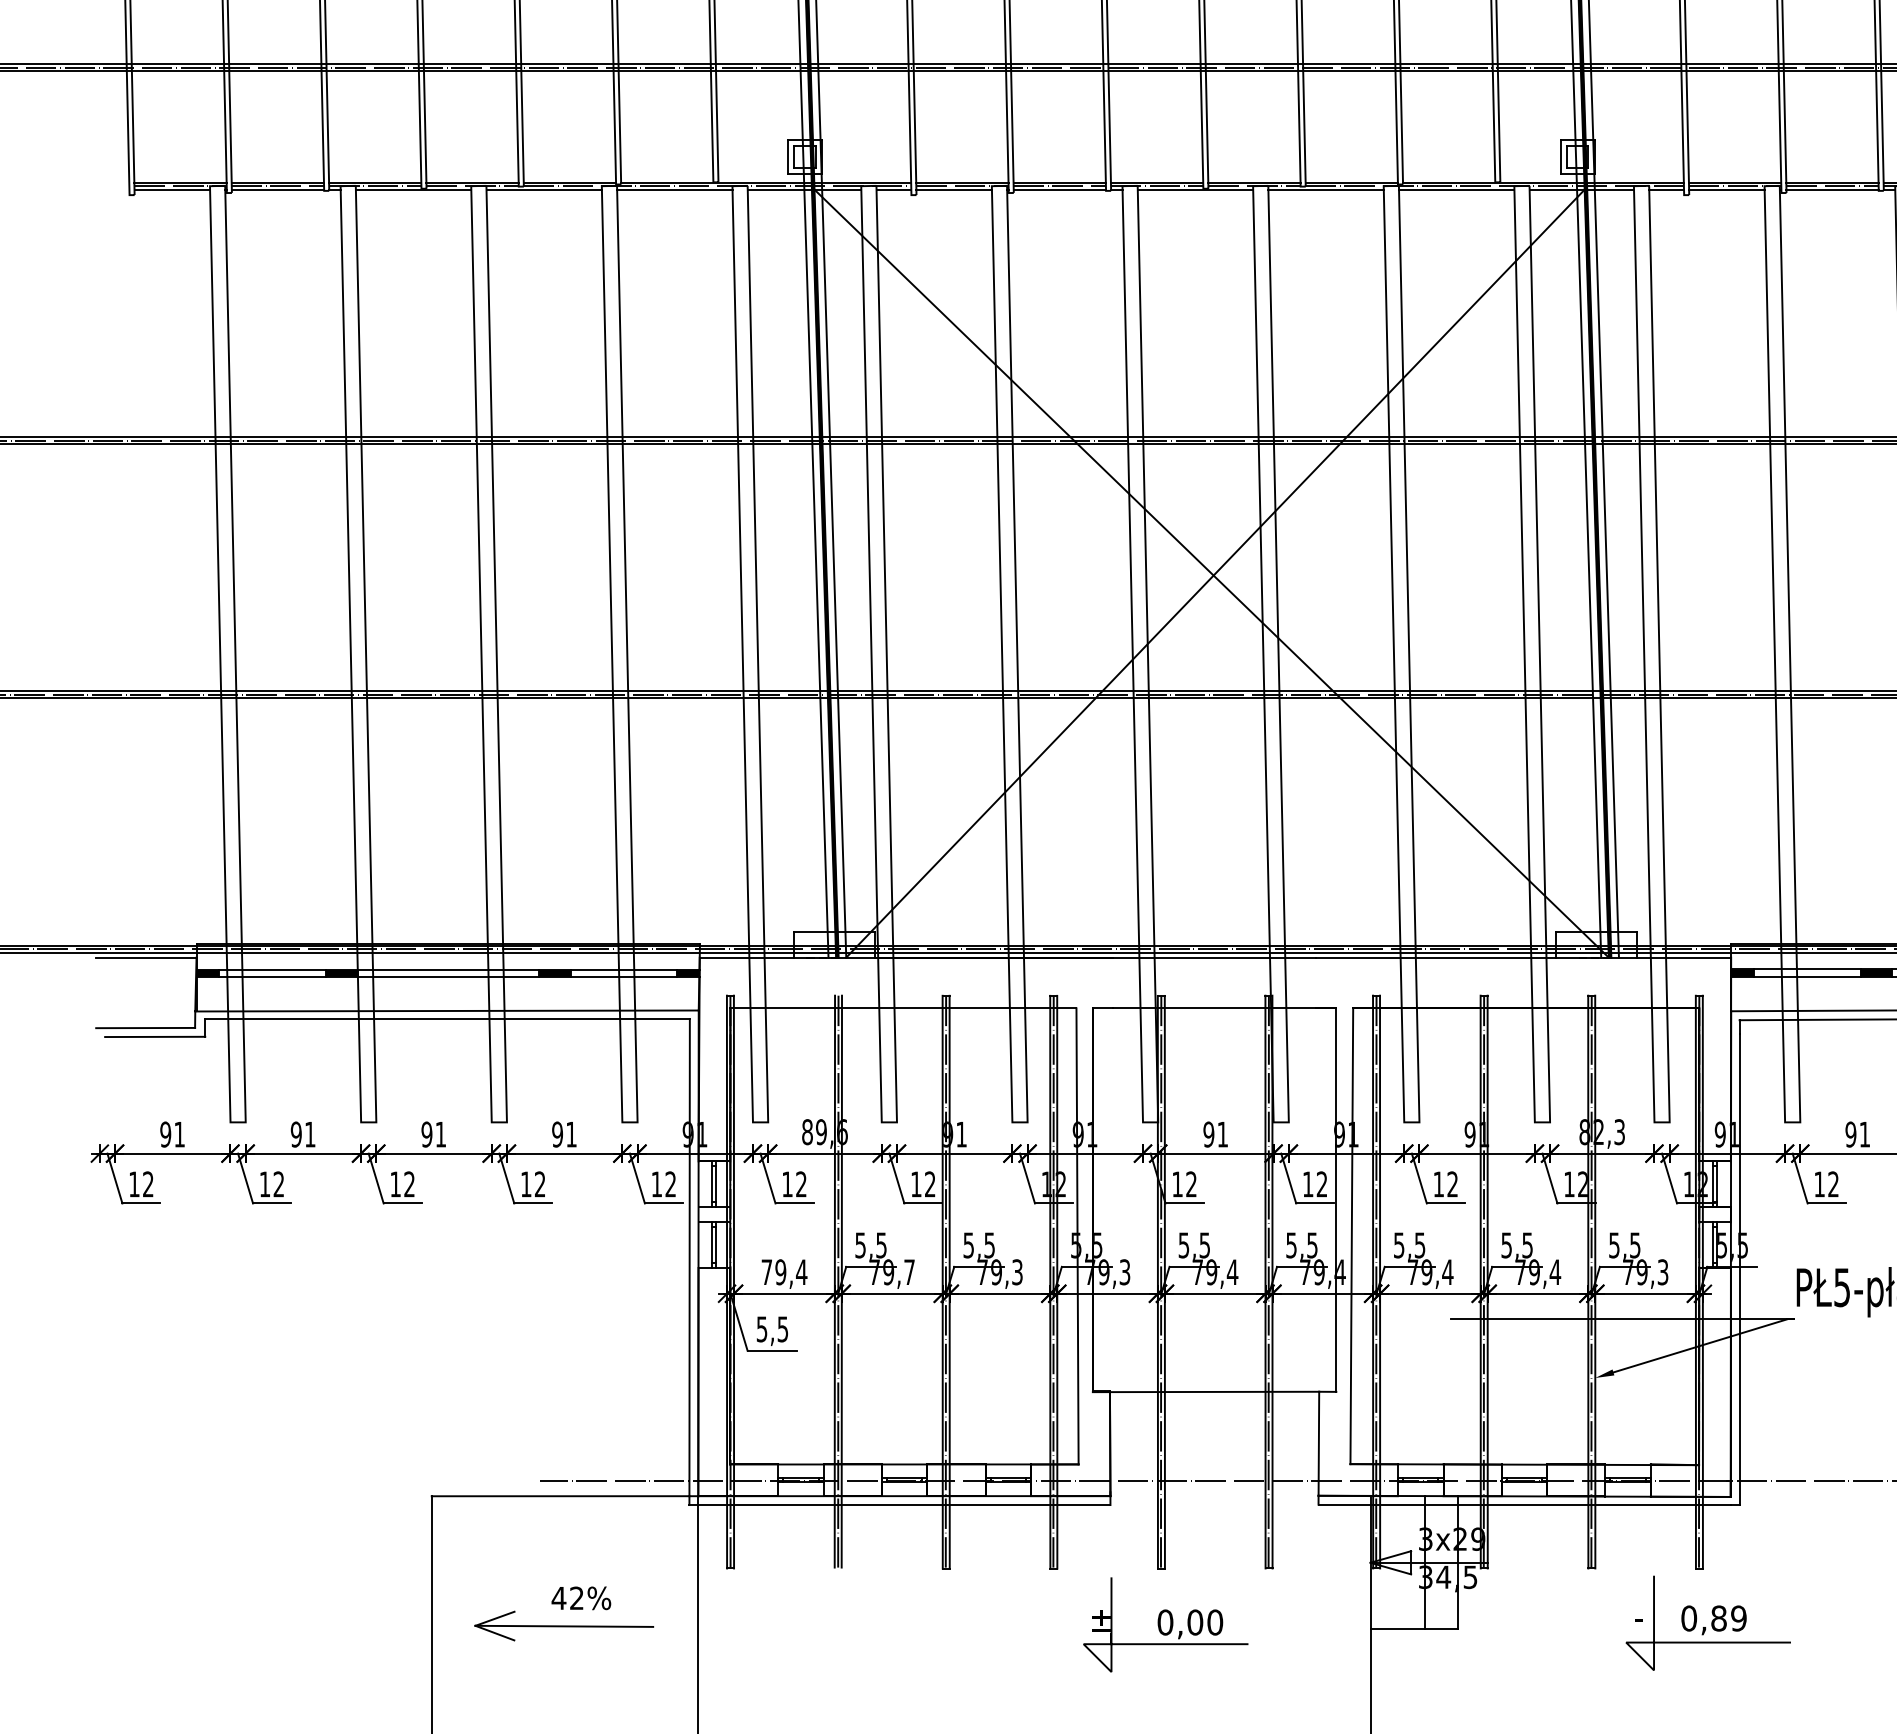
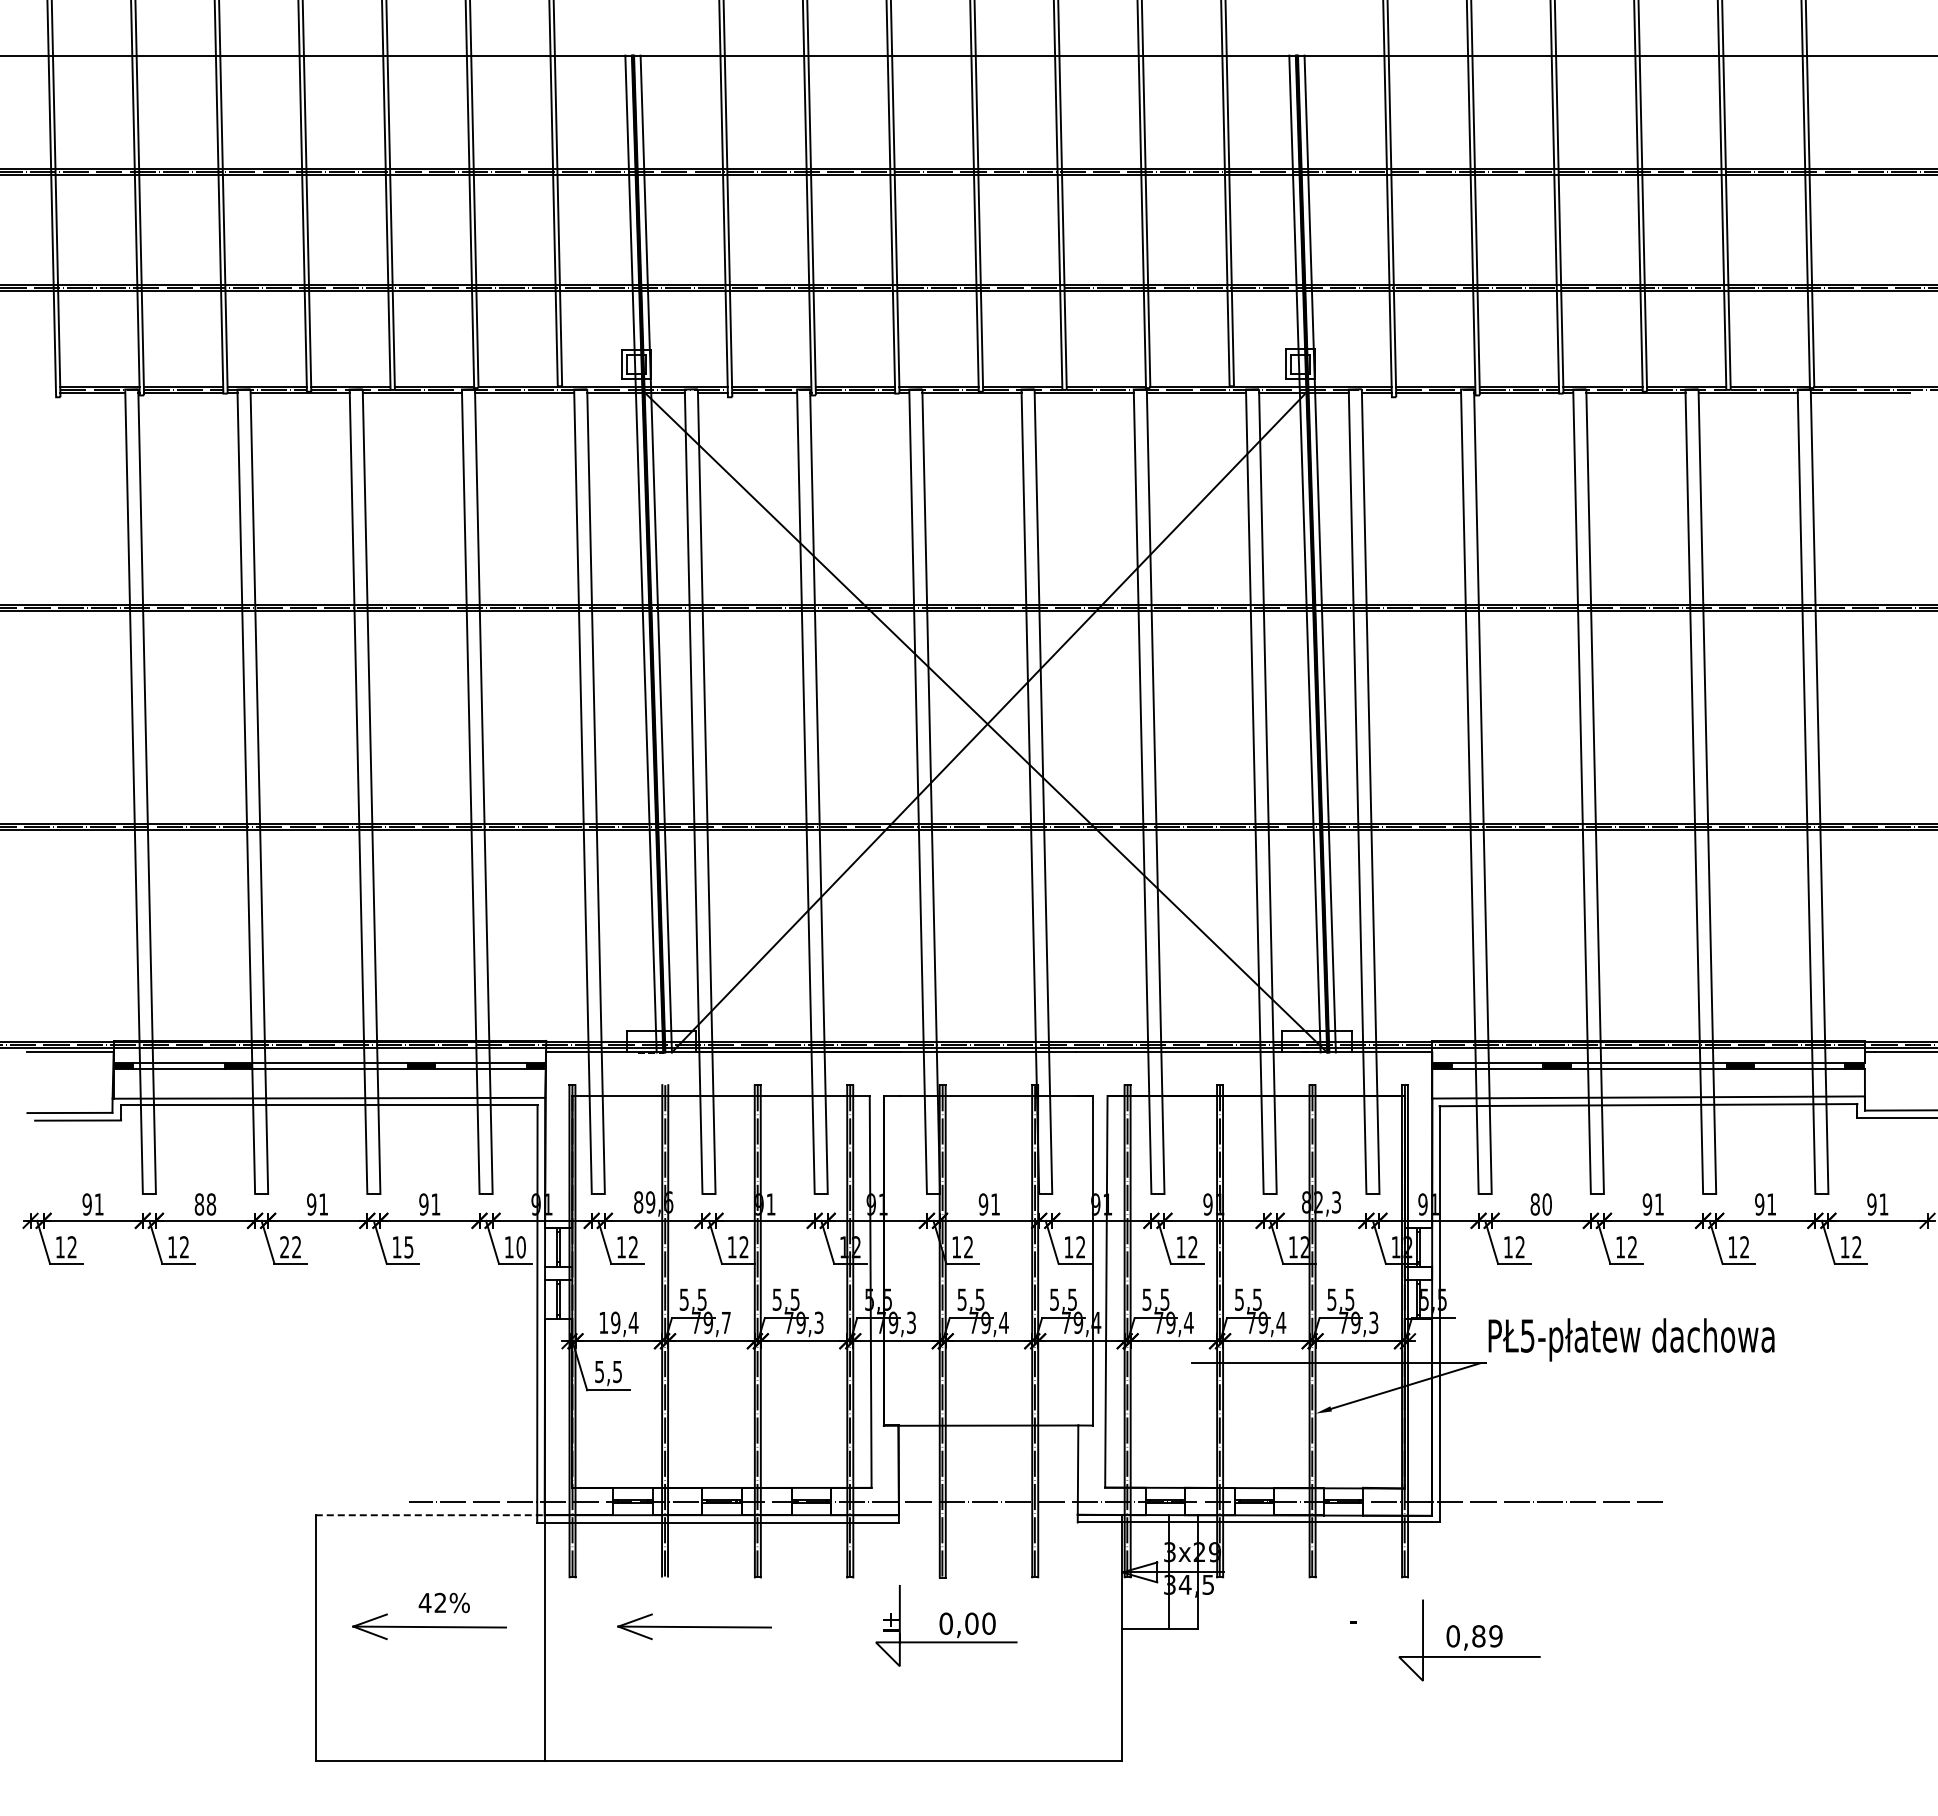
text: (303, 1134) -> (205, 1204), 91 -> 88
text: (1857, 1134) -> (1540, 1204), 91 -> 80
text: (395, 1184) -> (284, 1247), 12 -> 22
text: (539, 1184) -> (408, 1247), 12 -> 15
text: (670, 1184) -> (520, 1247), 12 -> 10
text: (766, 1271) -> (603, 1322), 79,4 -> 19,4
line: (565, 1496) -> (430, 1515), solid -> dashed
part: (1708, 1623) -> (1469, 1640), moved
part: (872, 1625) -> (694, 1626), added

